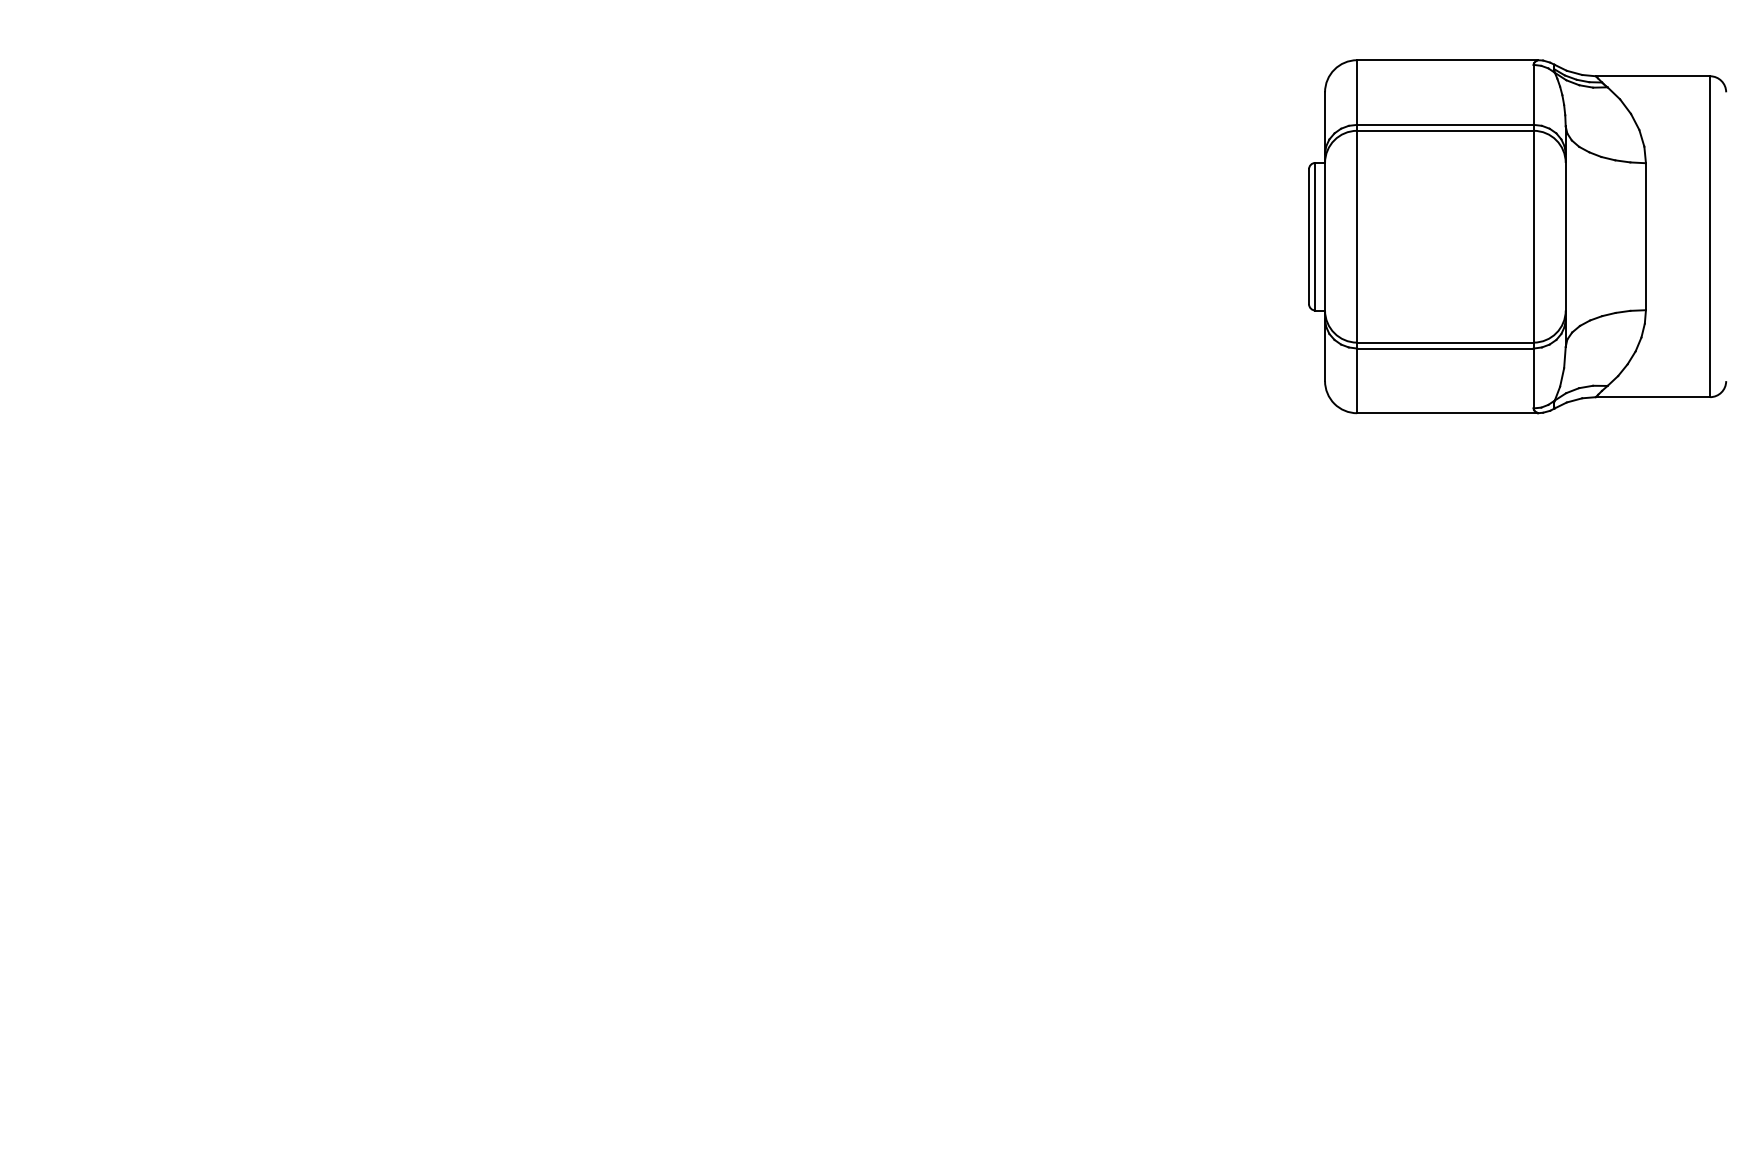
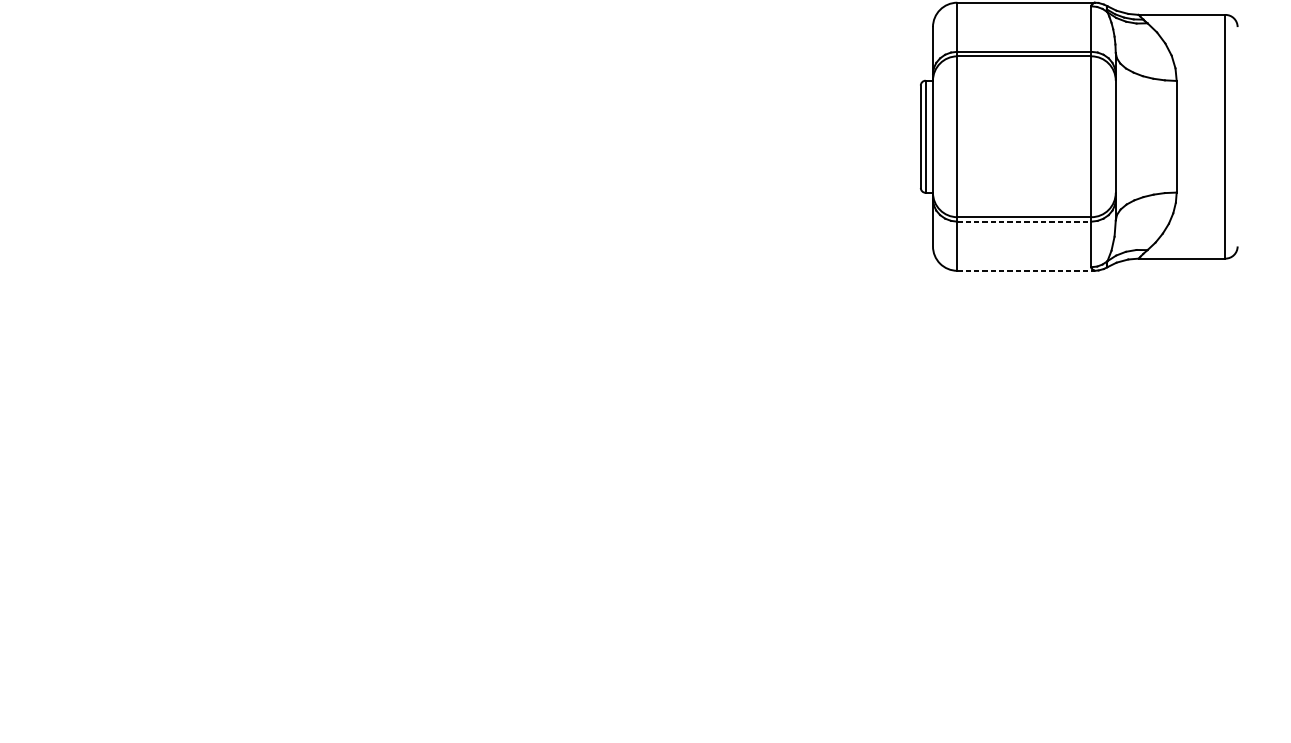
line: (1445, 348) -> (1024, 221), solid -> dashed
line: (1447, 413) -> (1025, 271), solid -> dashed

